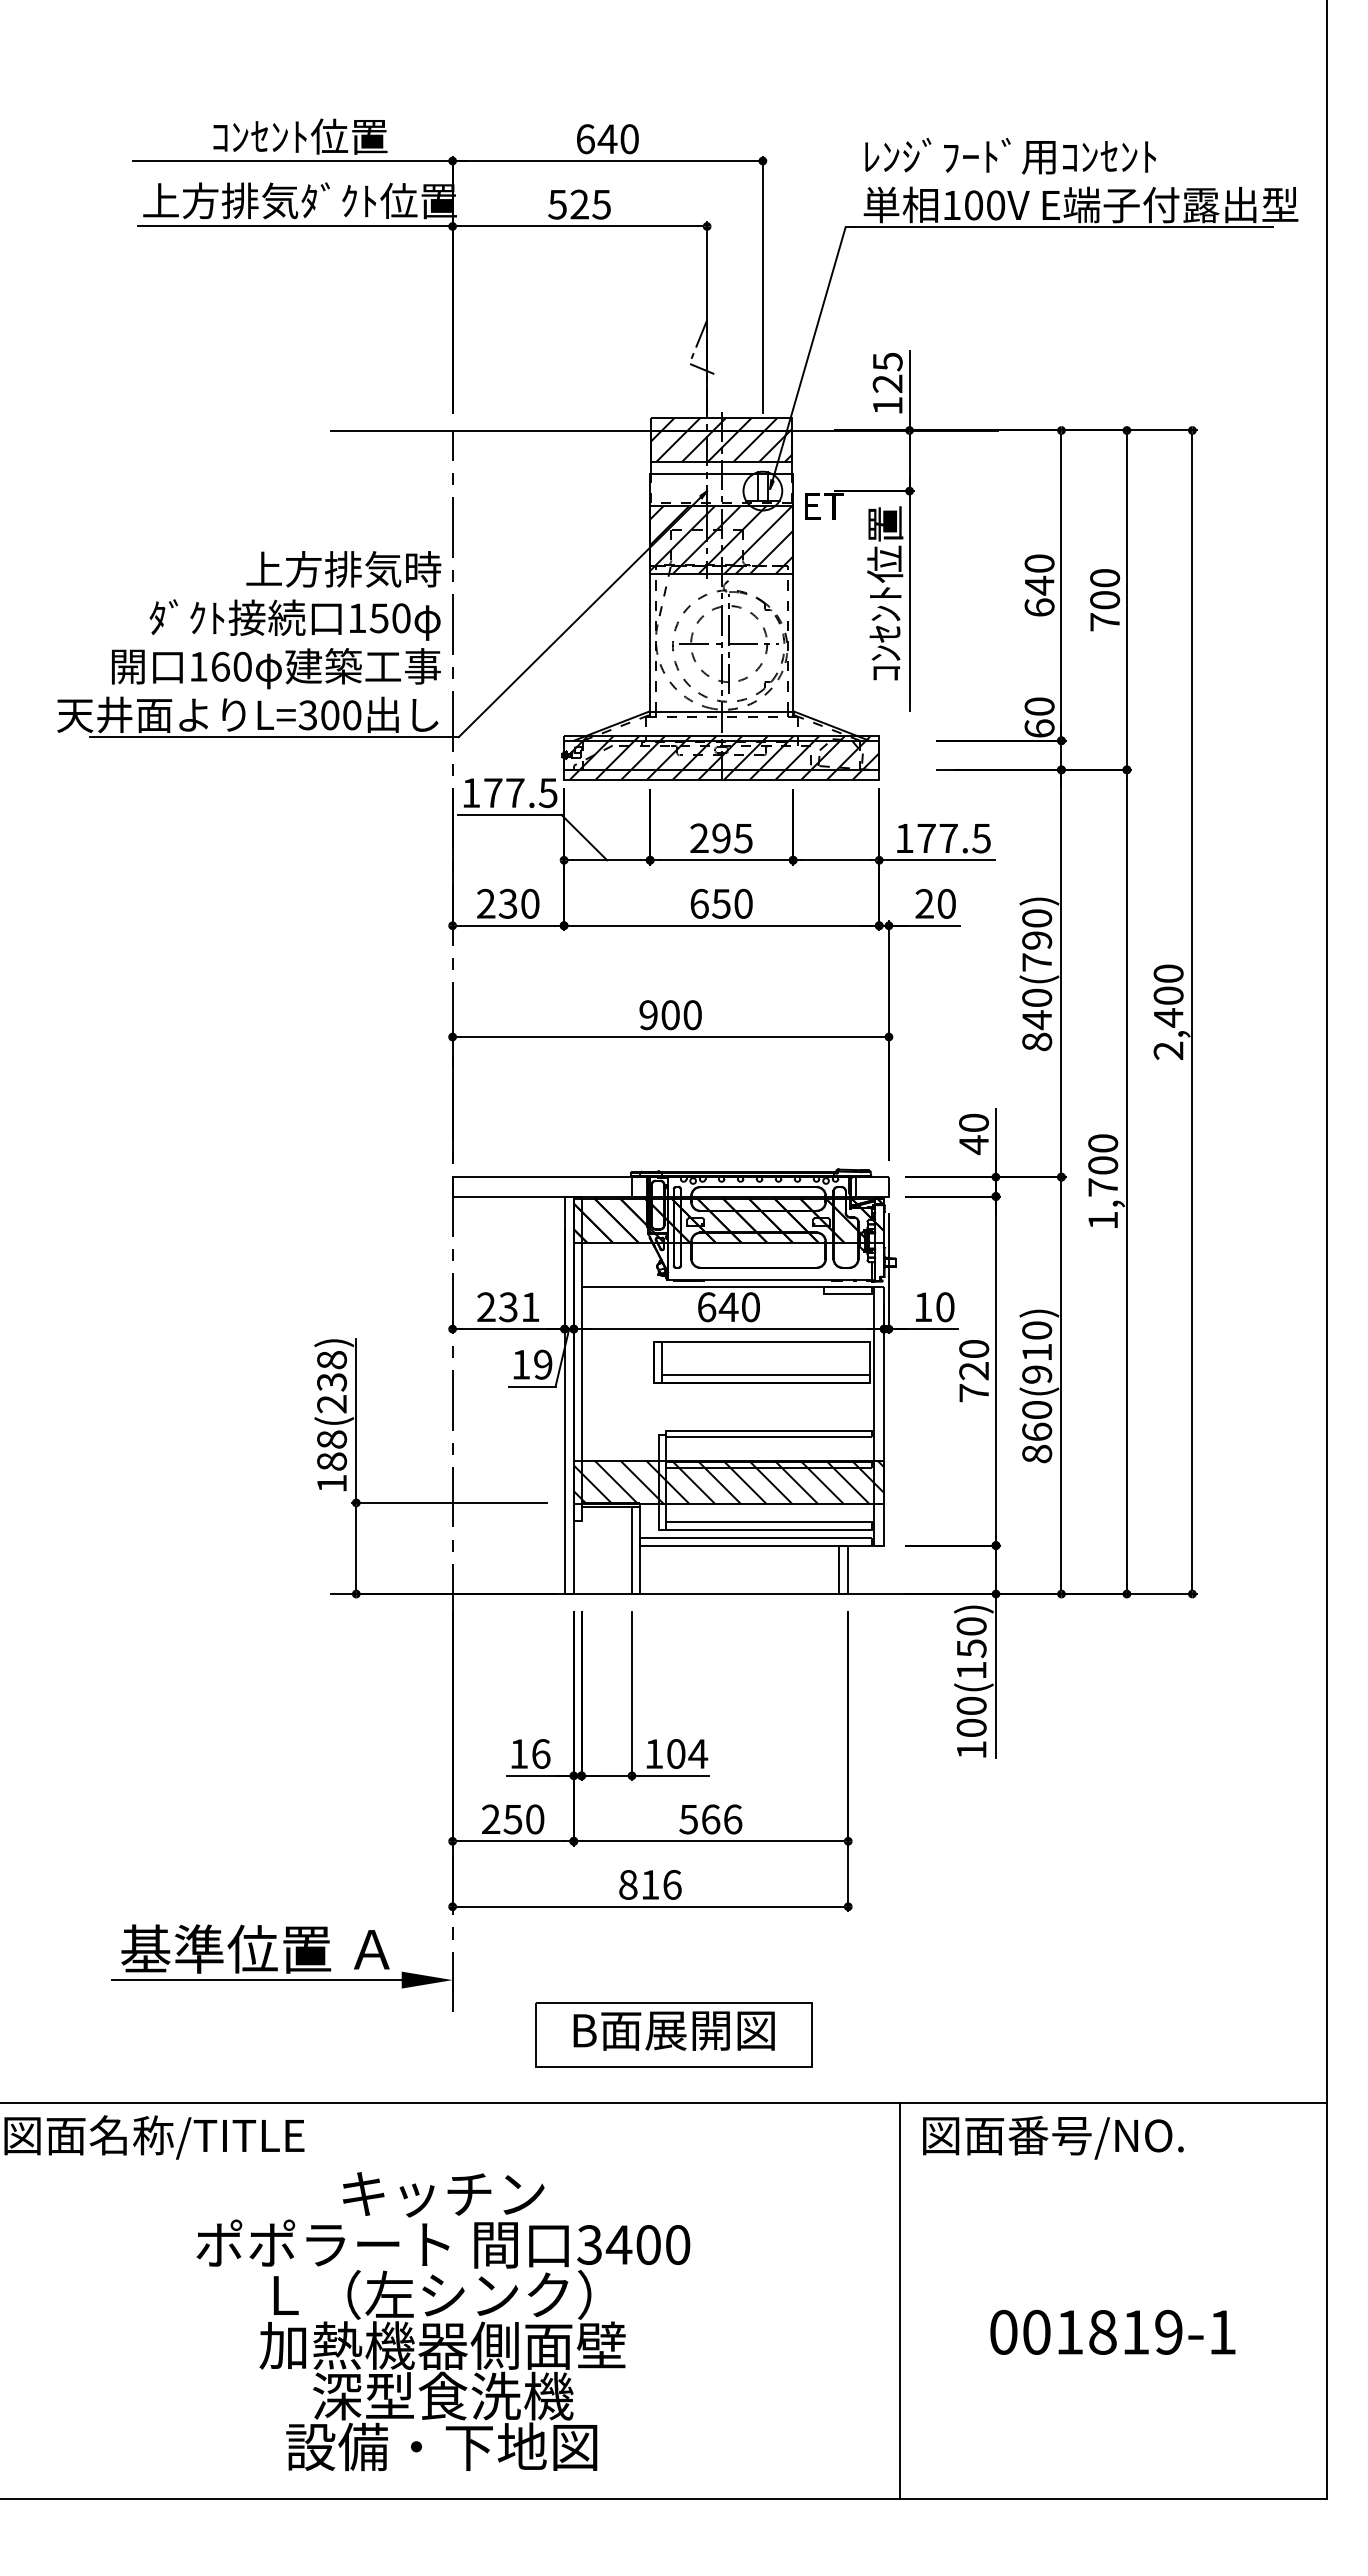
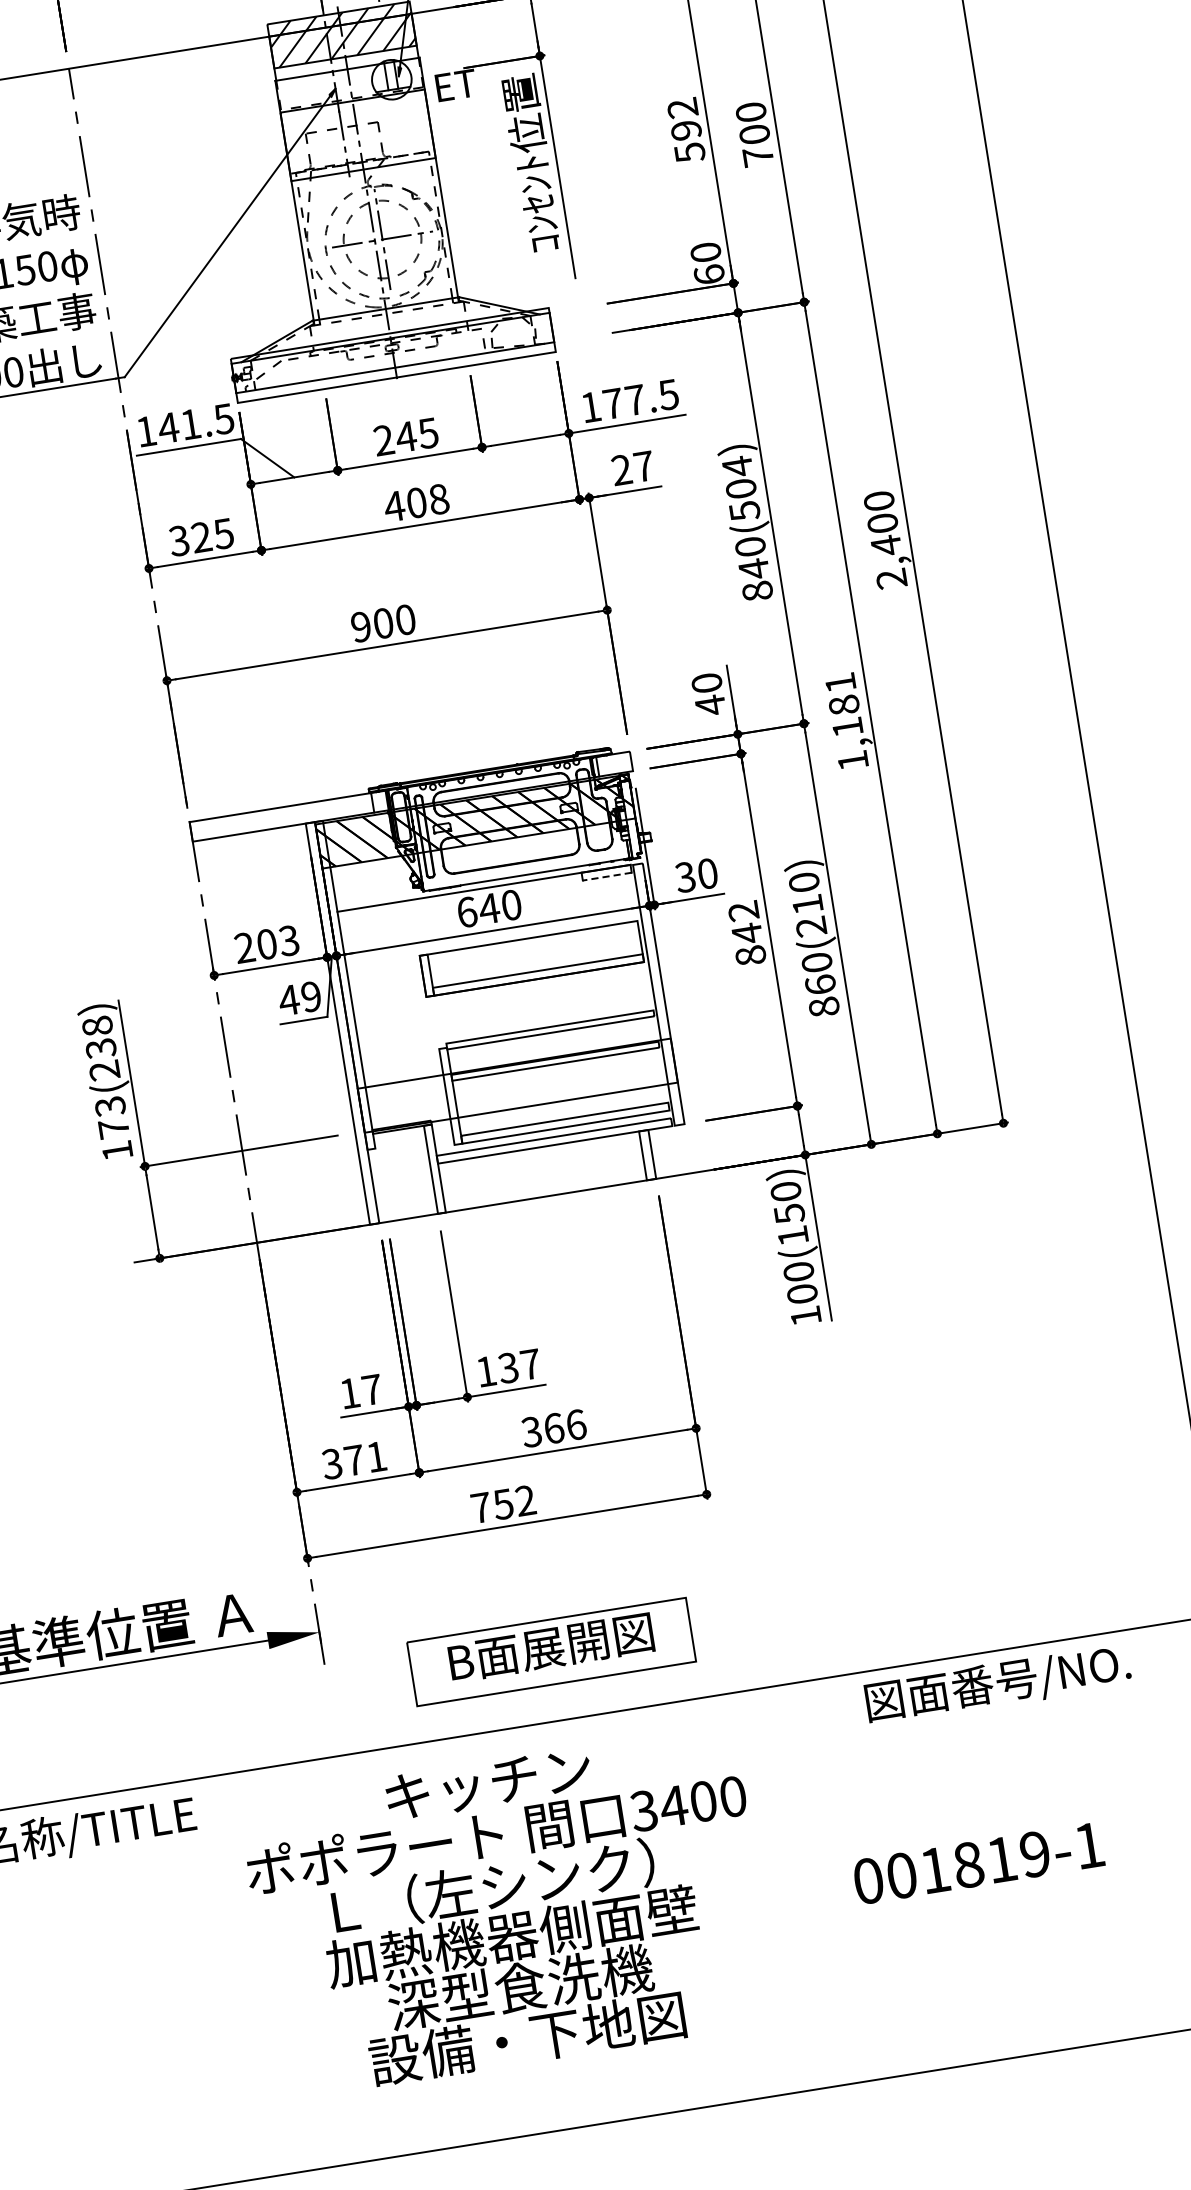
hatch: (721, 539) -> (357, 135), removed
text: (1039, 585) -> (686, 130), 640 -> 592
hatch: (721, 757) -> (393, 355), removed
text: (503, 792) -> (178, 425), 177.5 -> 141.5
text: (721, 838) -> (406, 436), 295 -> 245
text: (507, 903) -> (200, 537), 230 -> 325
text: (720, 903) -> (415, 502), 650 -> 408
text: (946, 903) -> (643, 466), 20 -> 27
text: (1037, 940) -> (741, 488), 840(790) -> 840(504)
text: (1103, 1165) -> (844, 705), 1,700 -> 1,181
line: (847, 1294) -> (607, 876), solid -> dashed
text: (519, 1307) -> (278, 942), 231 -> 203
text: (922, 1307) -> (684, 877), 10 -> 30
text: (521, 1364) -> (289, 1000), 19 -> 49
text: (974, 1371) -> (747, 933), 720 -> 842
text: (1037, 1374) -> (811, 926), 860(910) -> 860(210)
text: (332, 1450) -> (112, 1117), 188(238) -> 173(238)
hatch: (728, 1482) -> (517, 1085), removed
text: (541, 1753) -> (372, 1389), 16 -> 17
text: (687, 1753) -> (519, 1365), 104 -> 137
text: (688, 1818) -> (531, 1431), 566 -> 366
text: (512, 1819) -> (353, 1460), 250 -> 371
text: (650, 1884) -> (503, 1503), 816 -> 752
text: (1053, 2137) -> (998, 1684), moved
line: (899, 2300) -> (822, 1883), removed
text: (443, 2321) -> (508, 1911), moved
text: (1112, 2331) -> (978, 1862), moved

